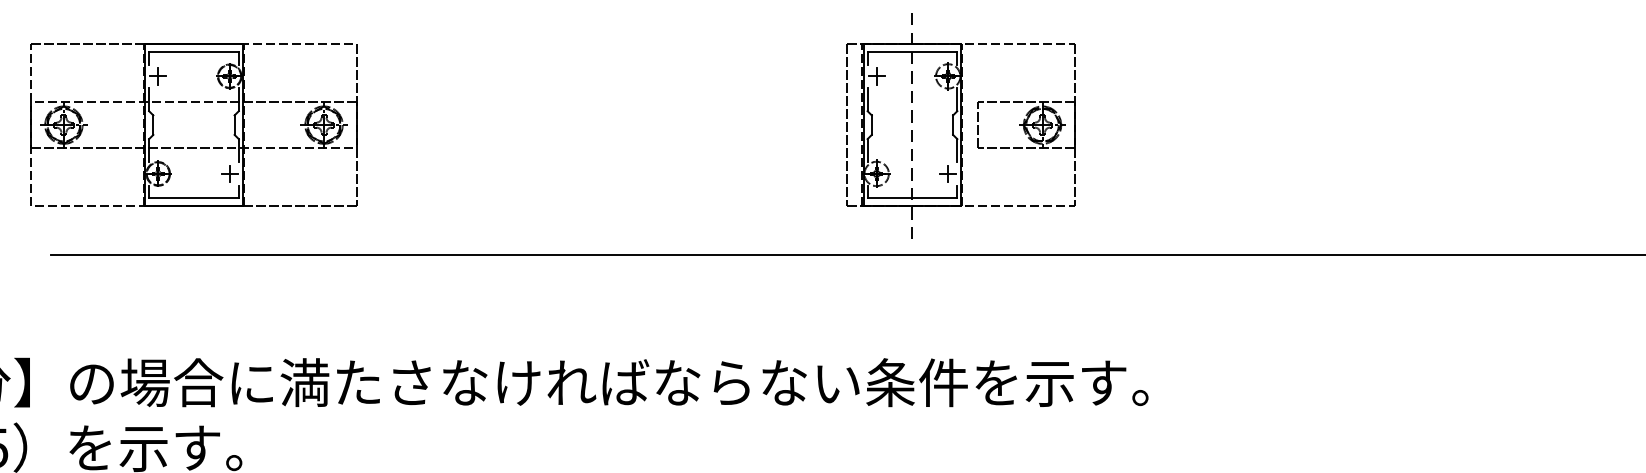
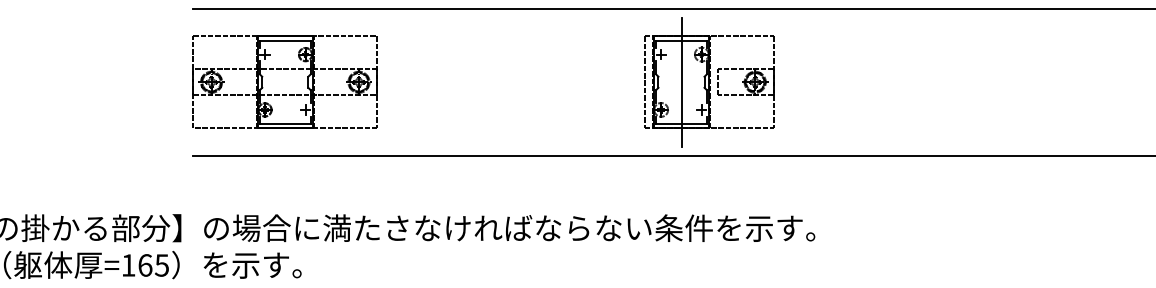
part: (192, 123) -> (284, 81), moved
line: (912, 123) -> (681, 81), dashed -> solid

